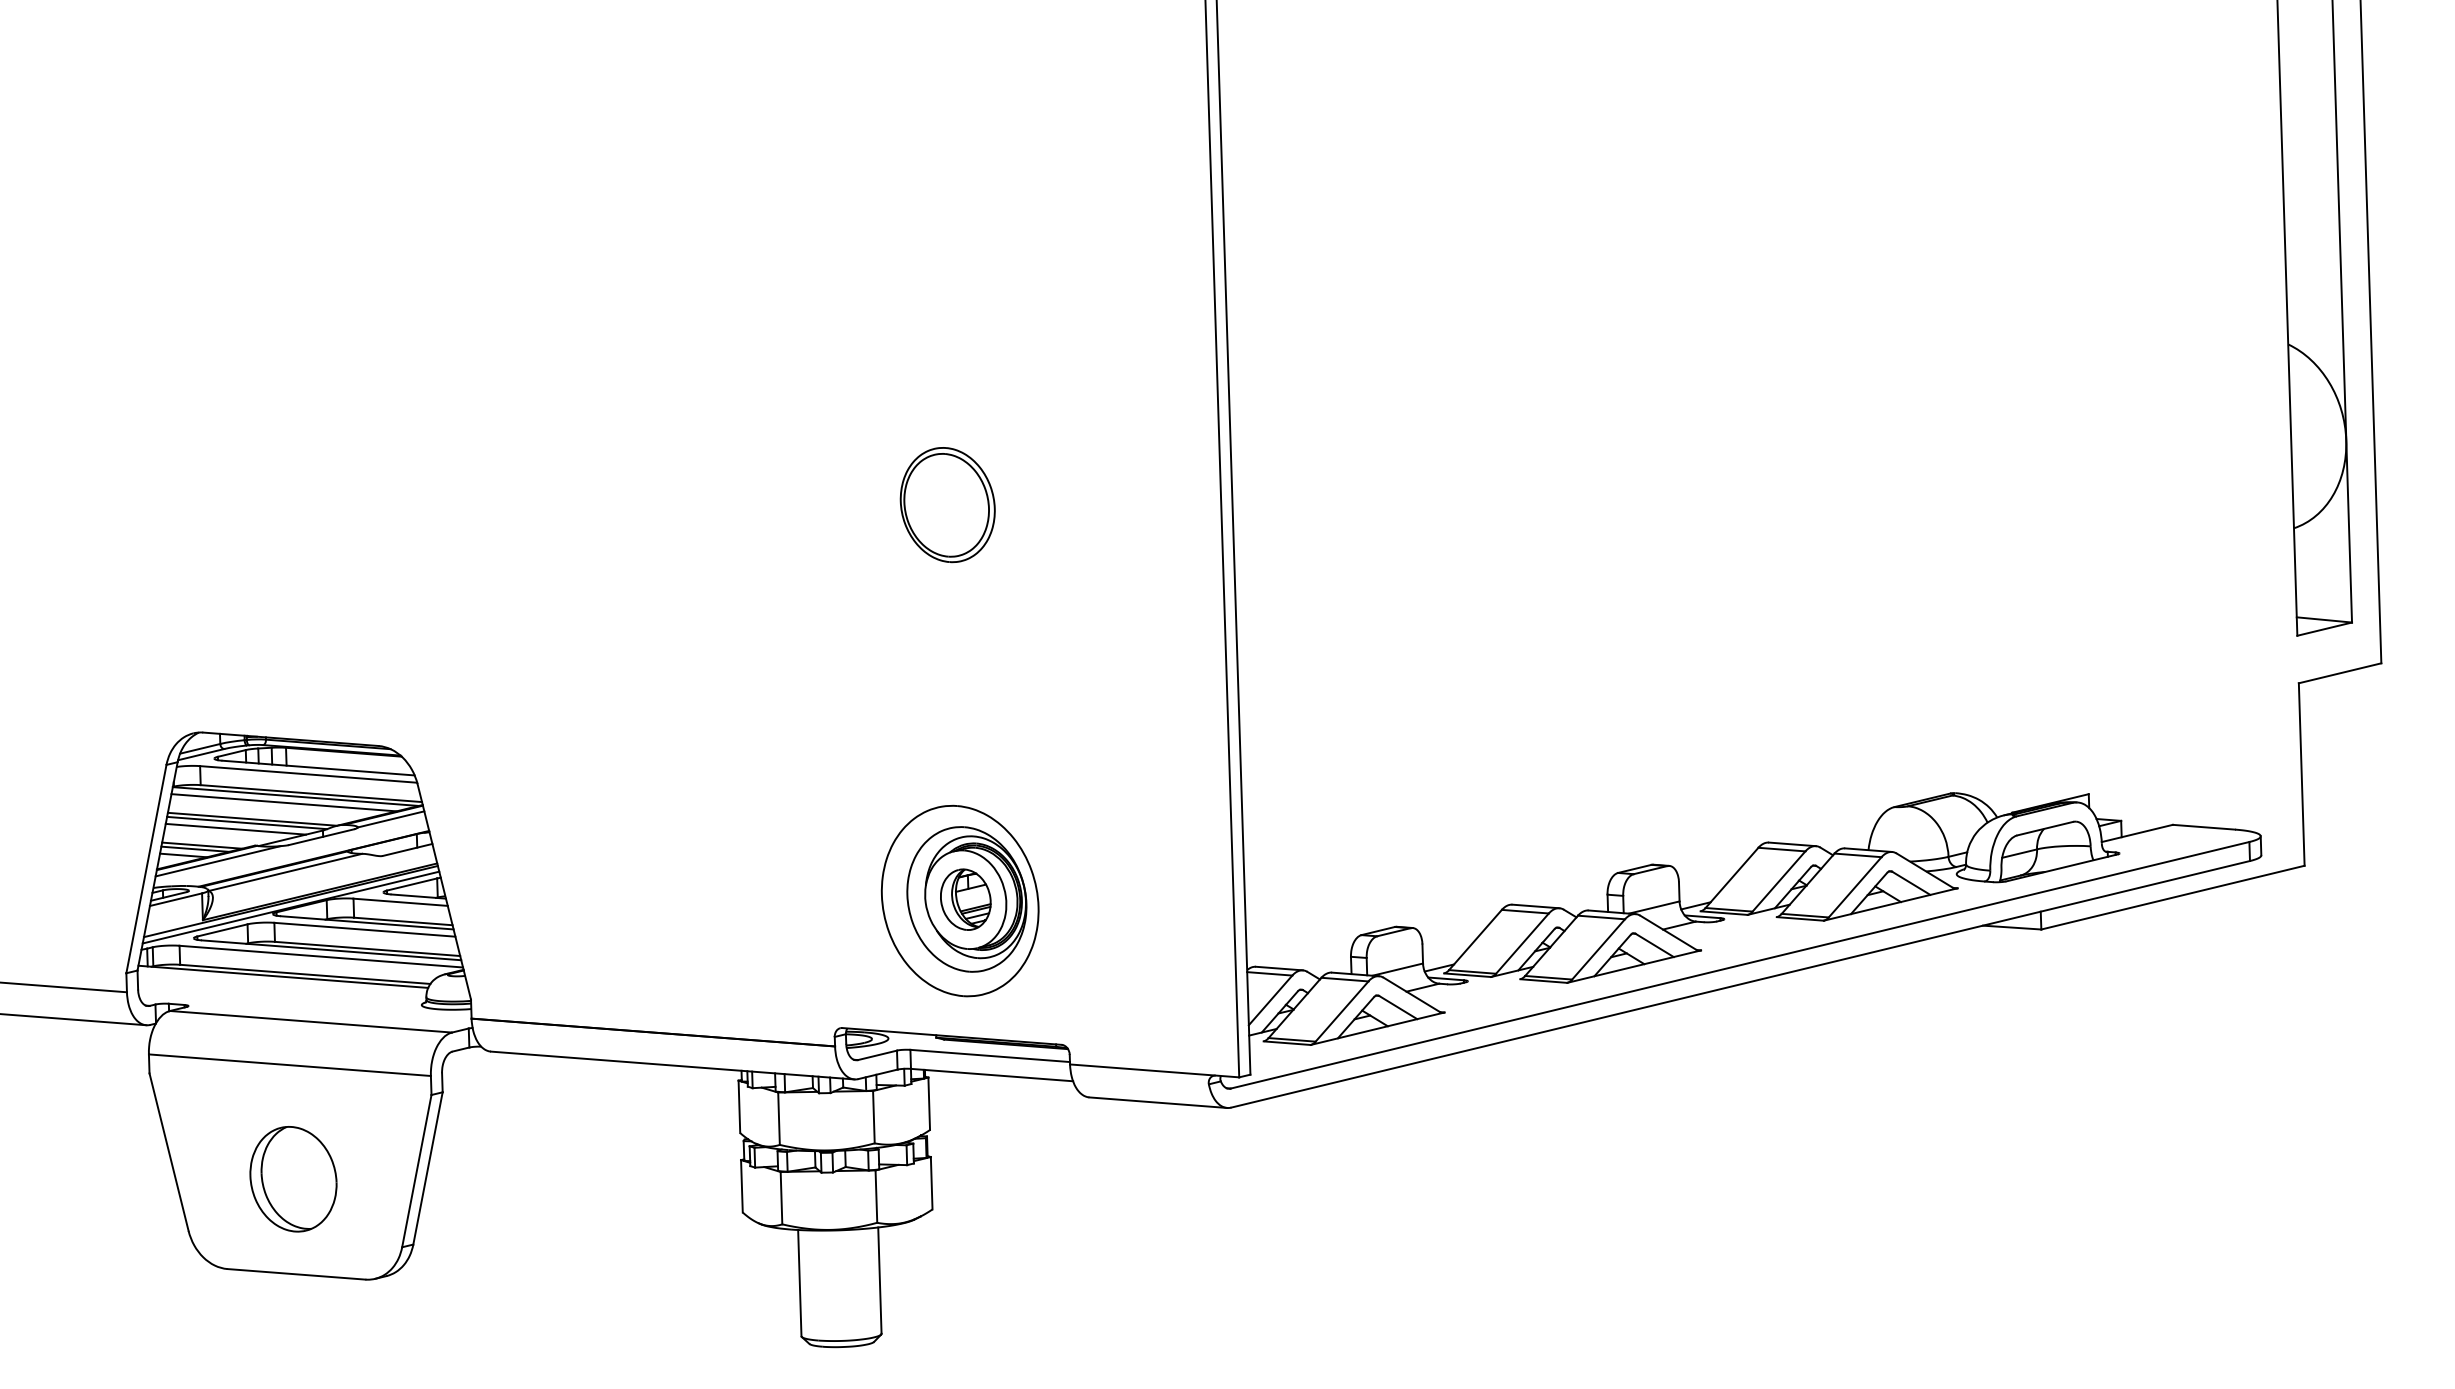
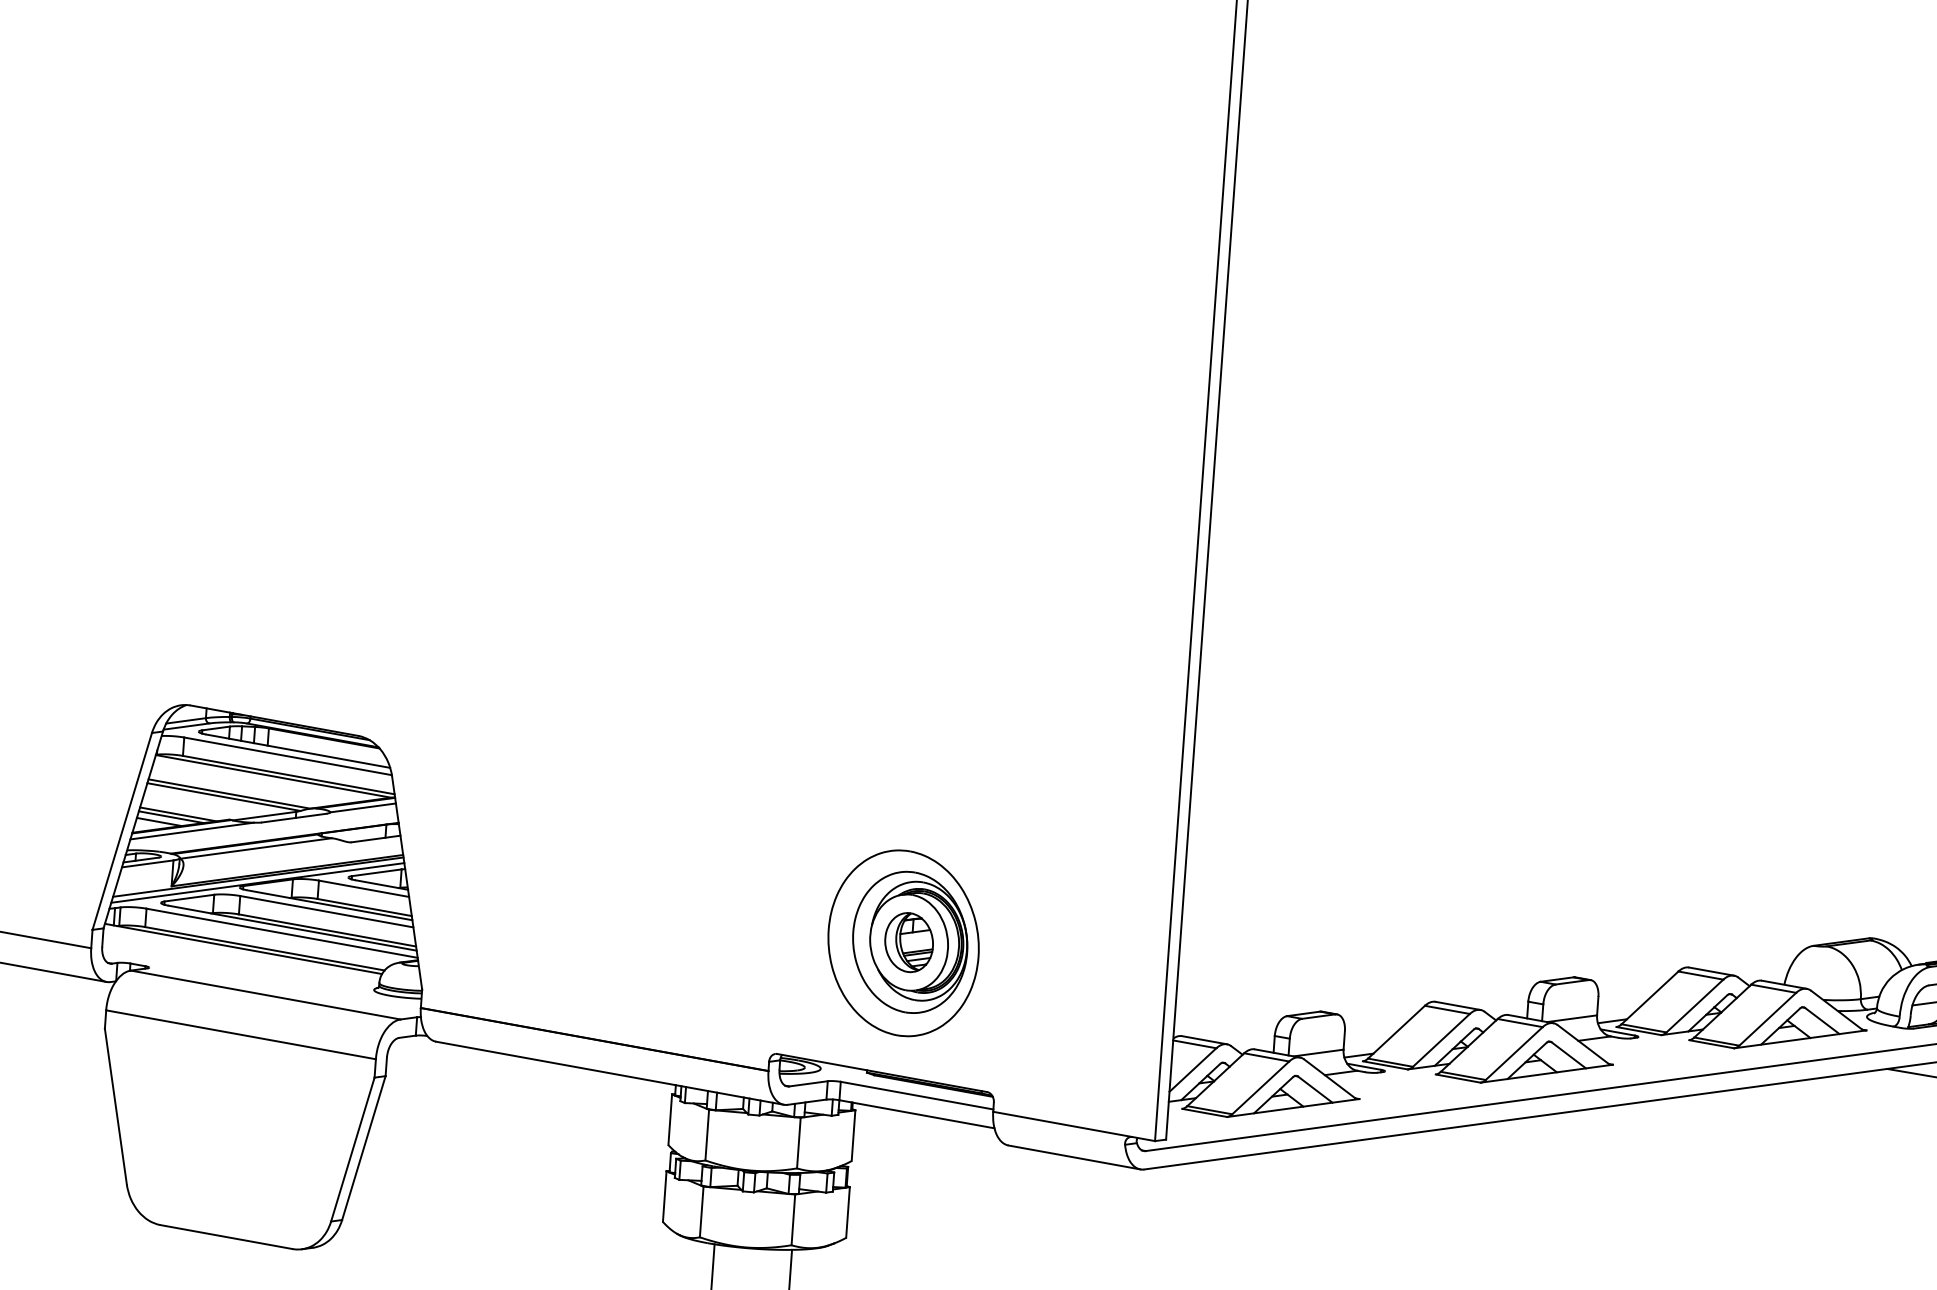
part: (947, 505) -> (930, 560), removed
line: (283, 802) -> (261, 780), removed
line: (235, 828) -> (212, 801), removed
part: (293, 1179) -> (233, 1145), removed

